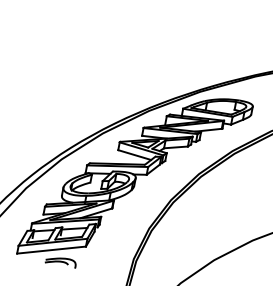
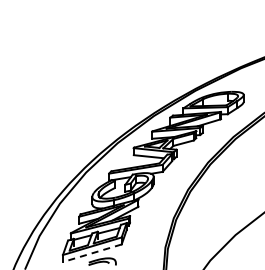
line: (51, 250) -> (92, 253), solid -> dashed

